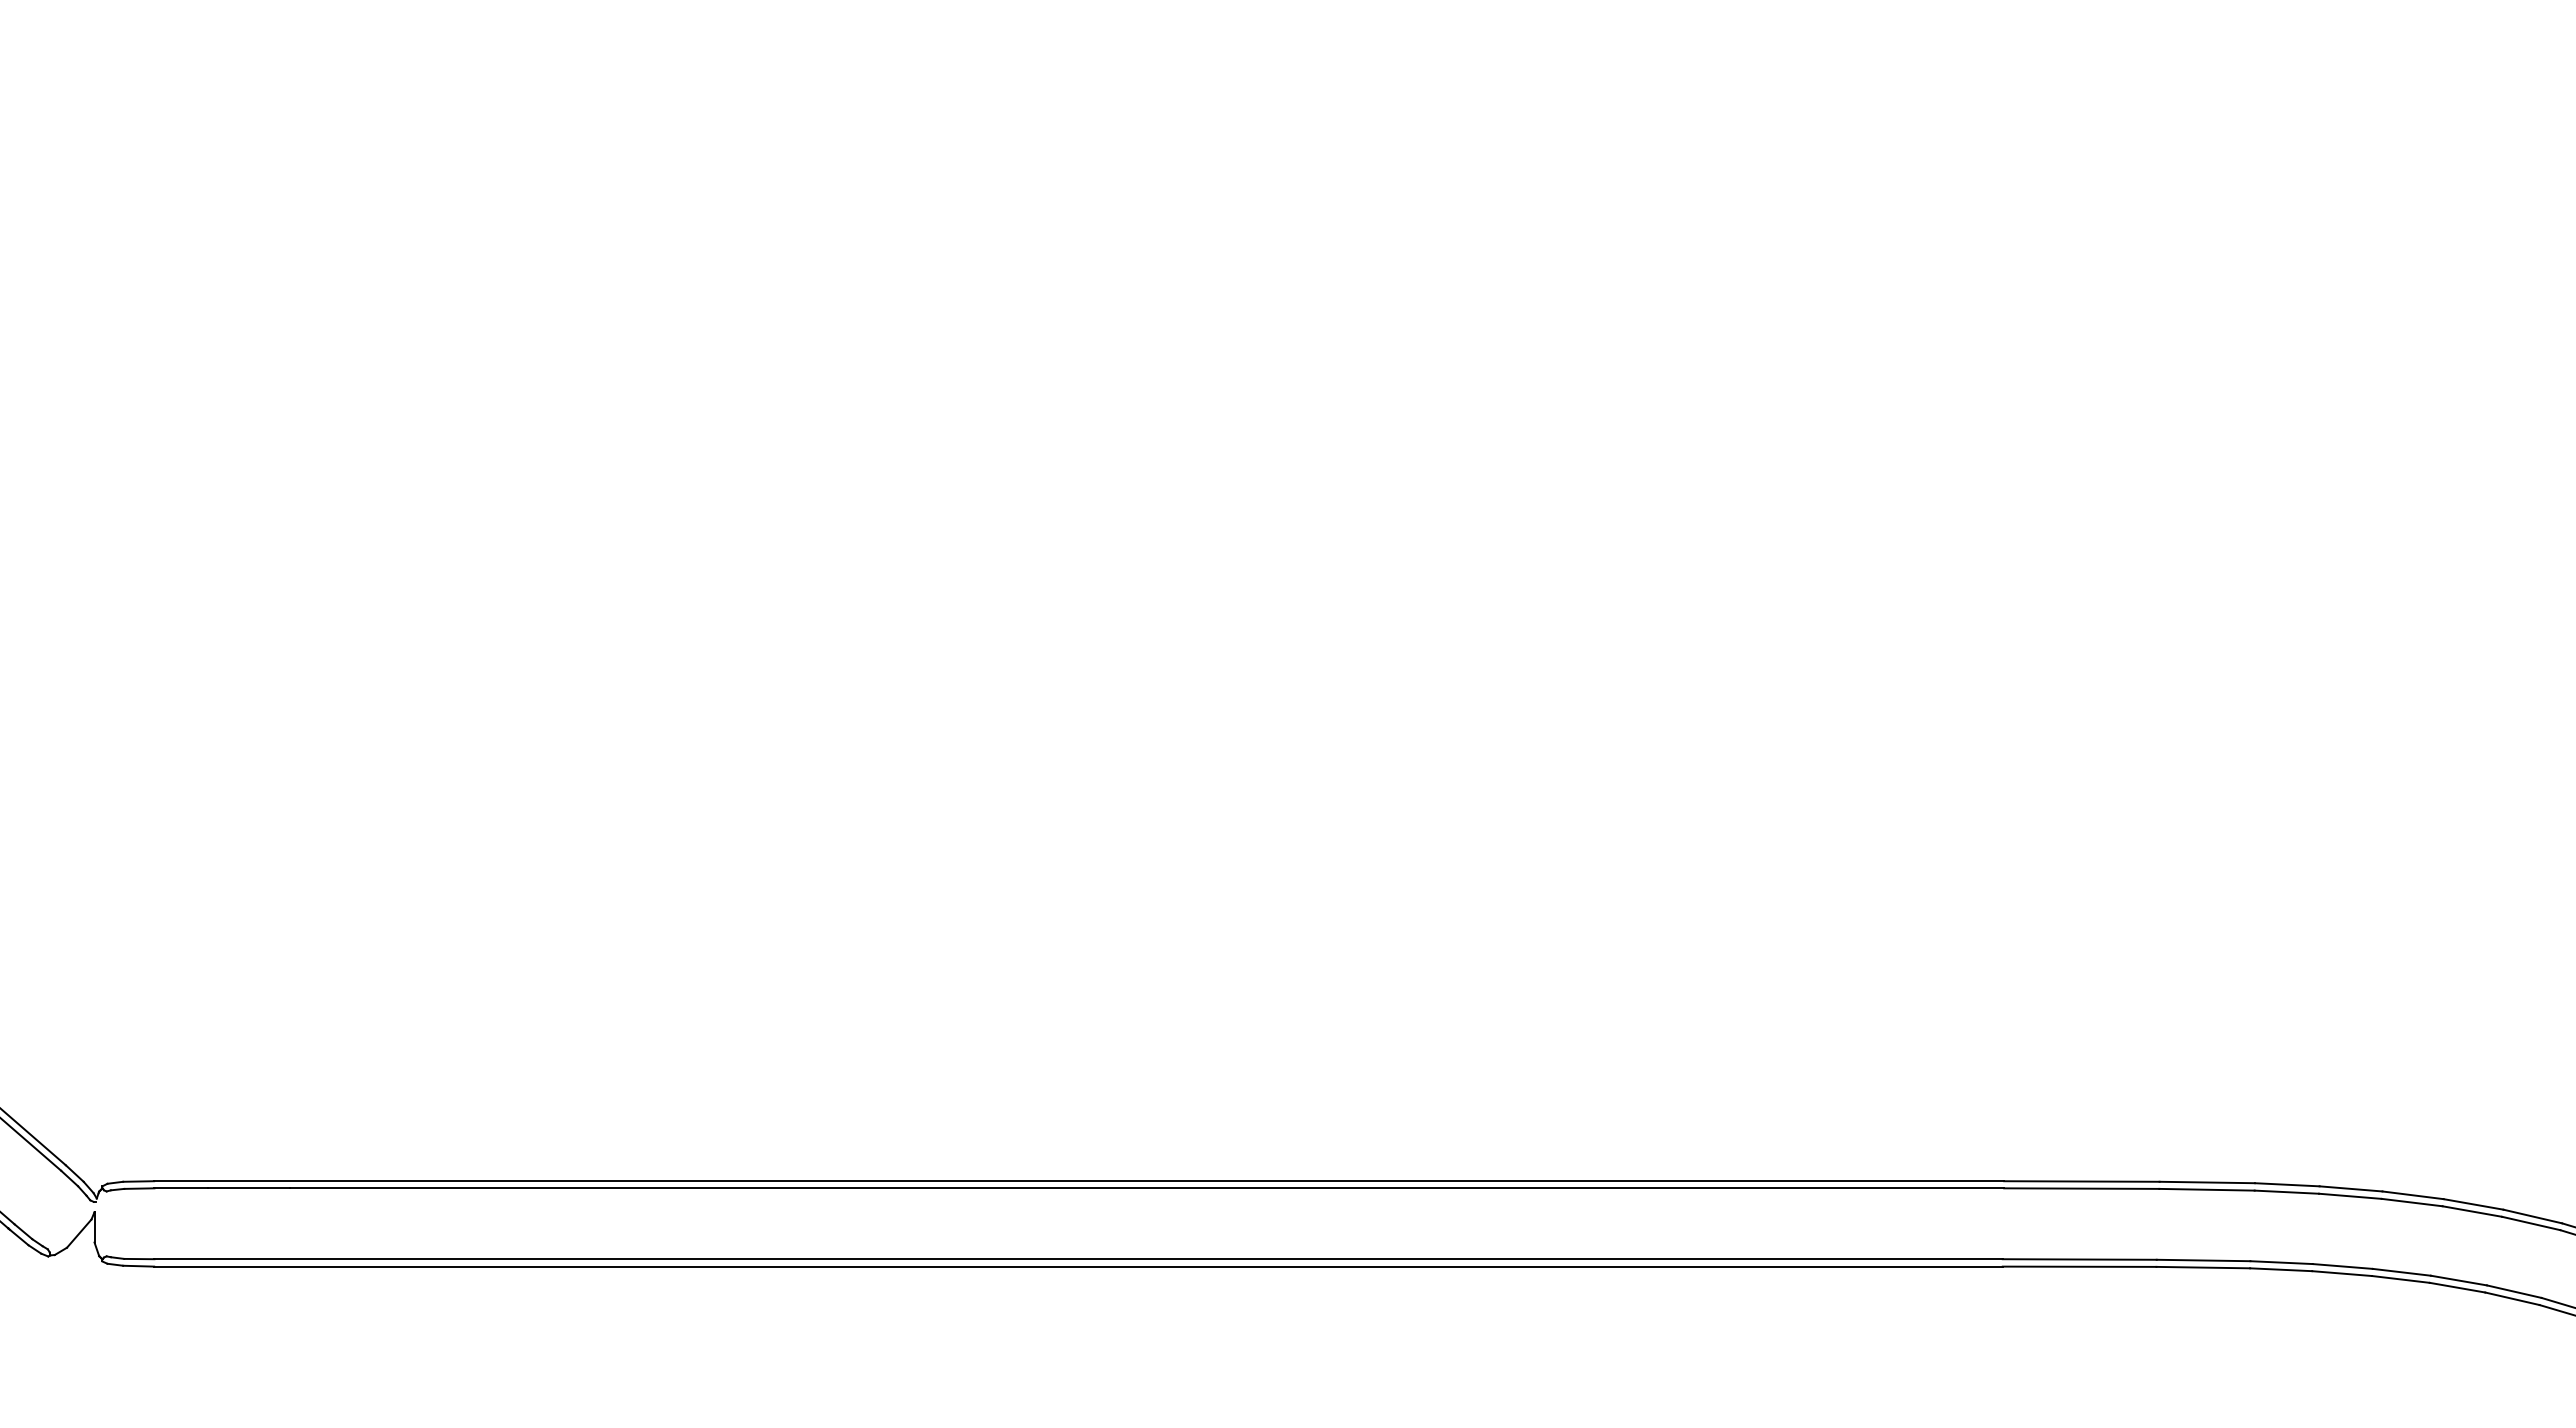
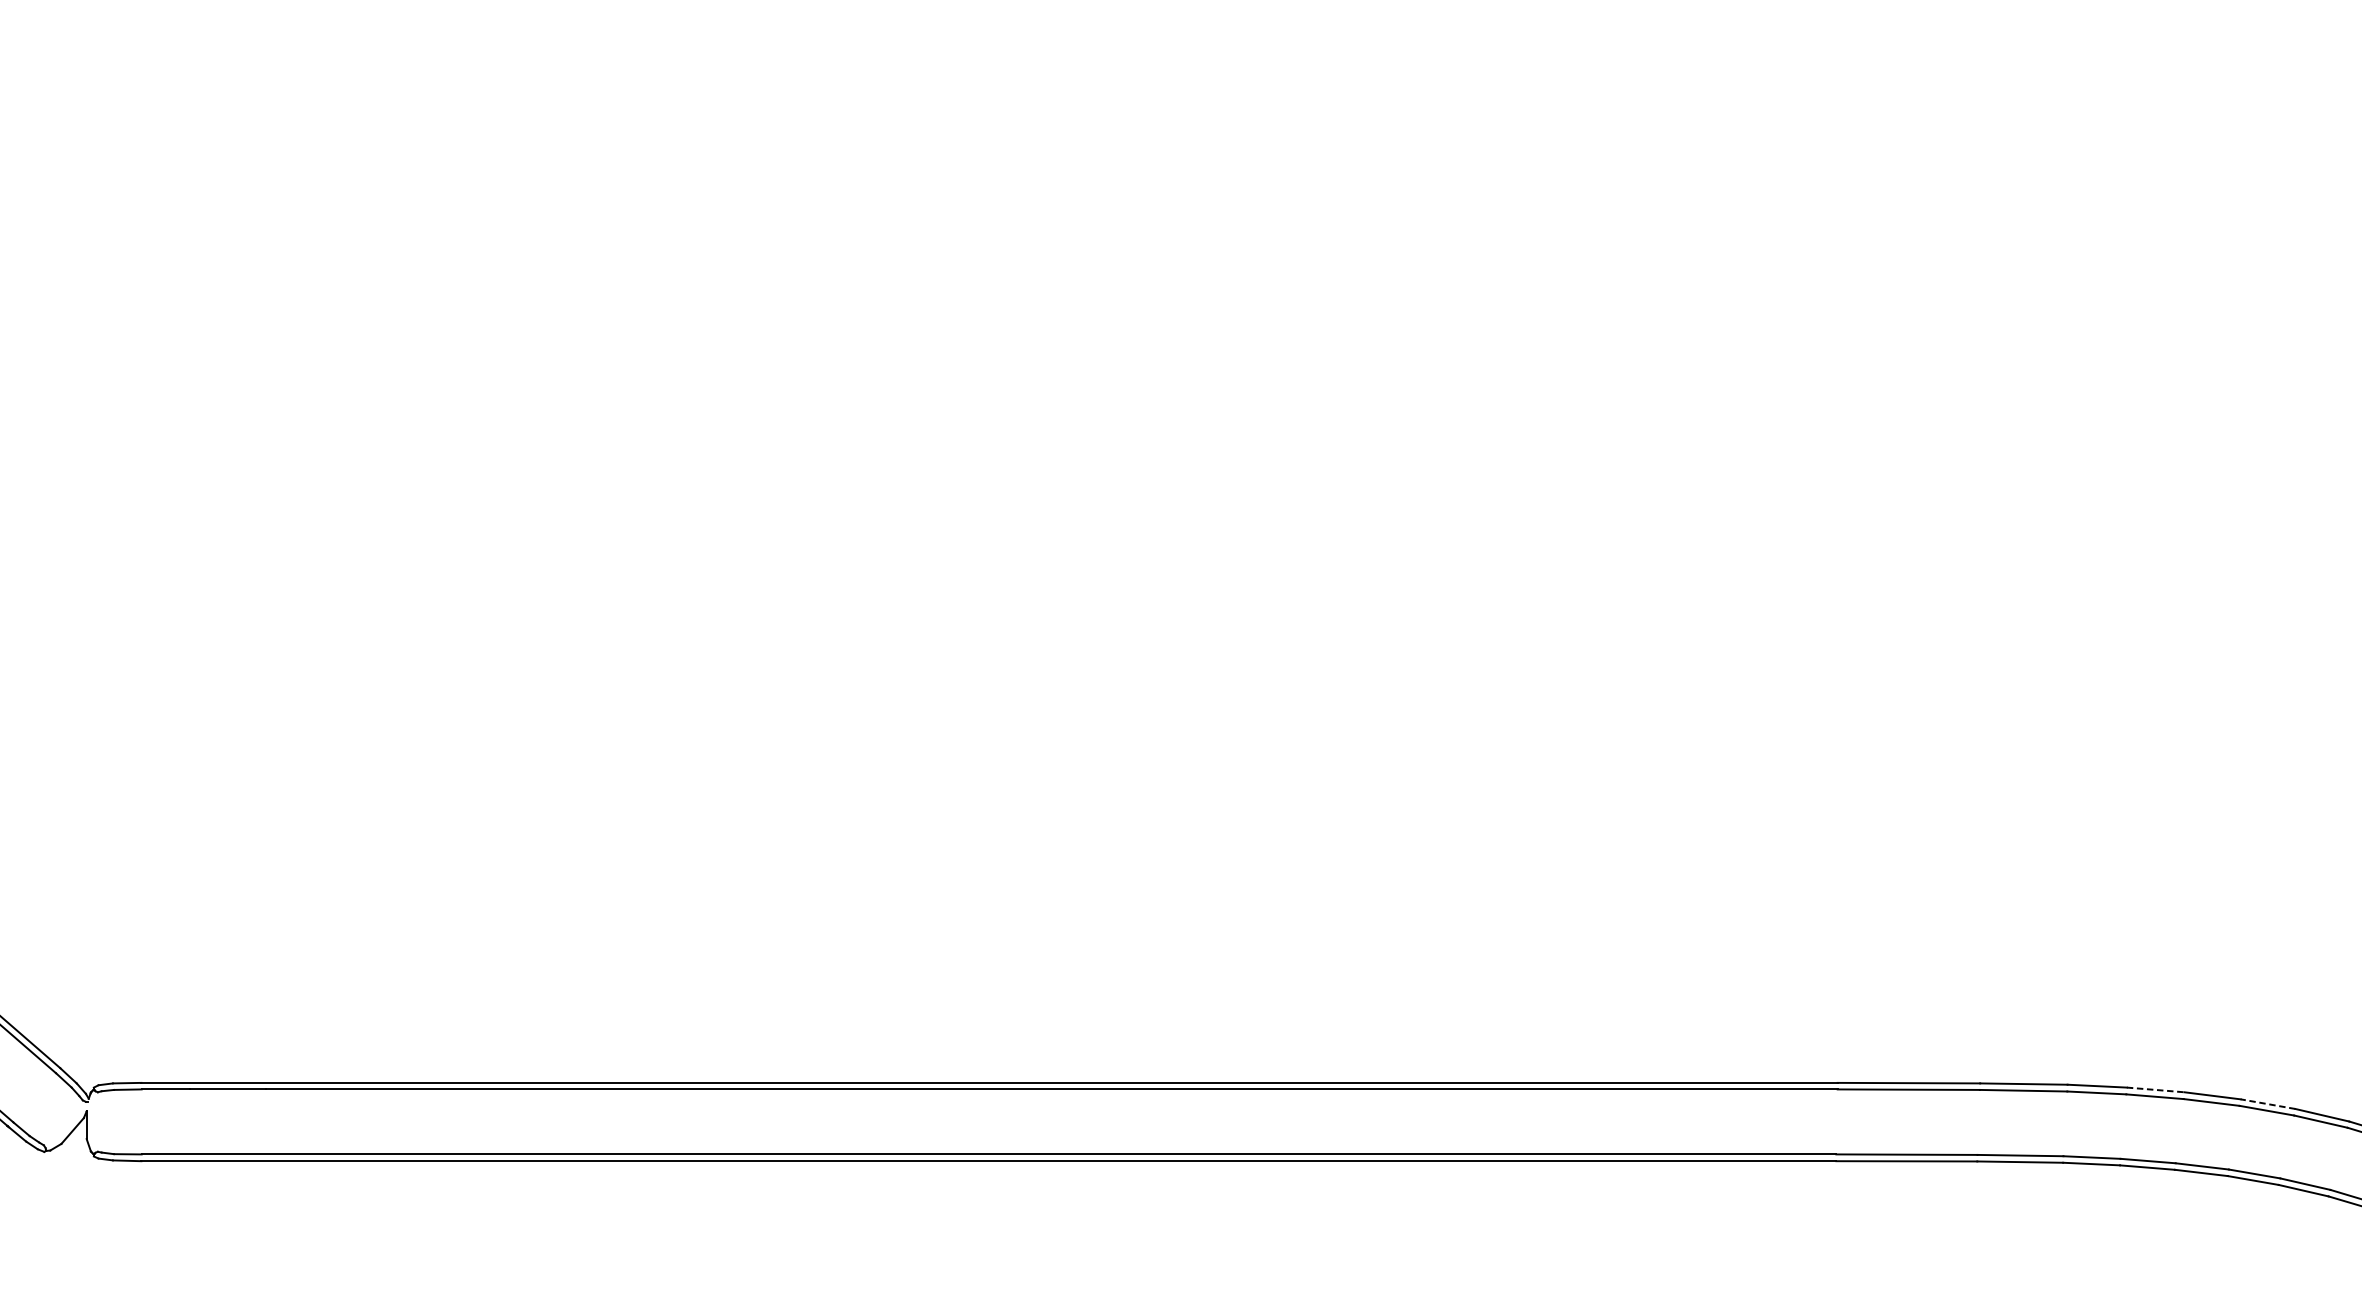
line: (2351, 1188) -> (2156, 1089), solid -> dashed
line: (2473, 1204) -> (2267, 1104), solid -> dashed

